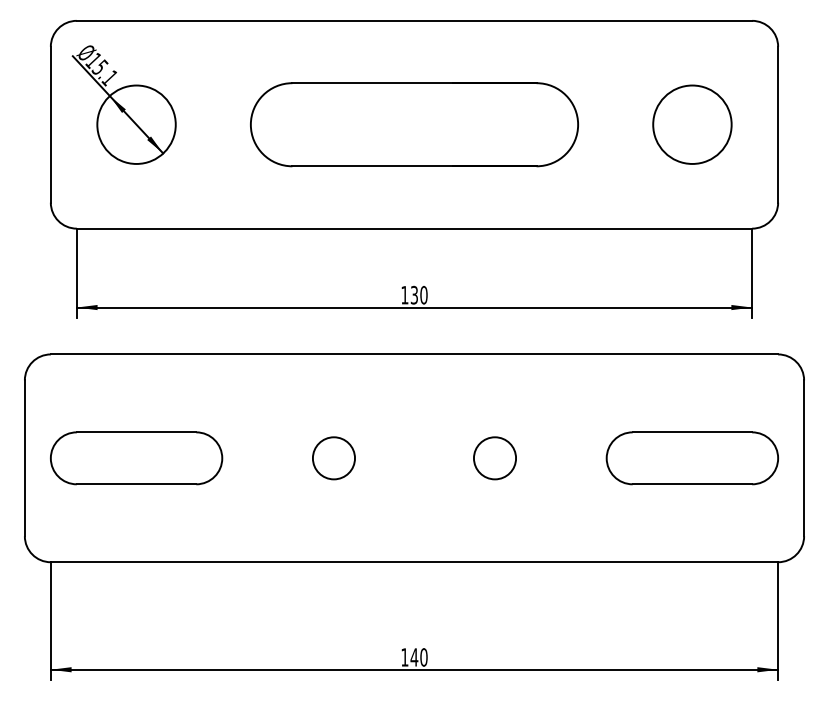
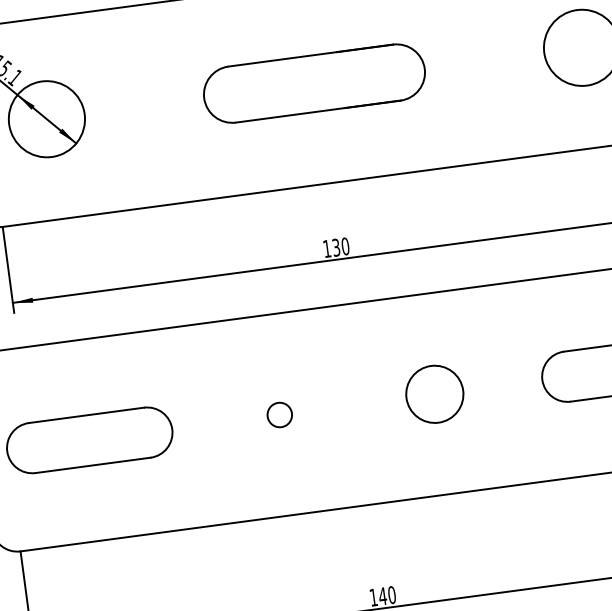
part: (414, 124) -> (314, 83), size x0.7
circle: (333, 458) -> (279, 415), size x0.6
circle: (494, 458) -> (434, 394), size x1.4

